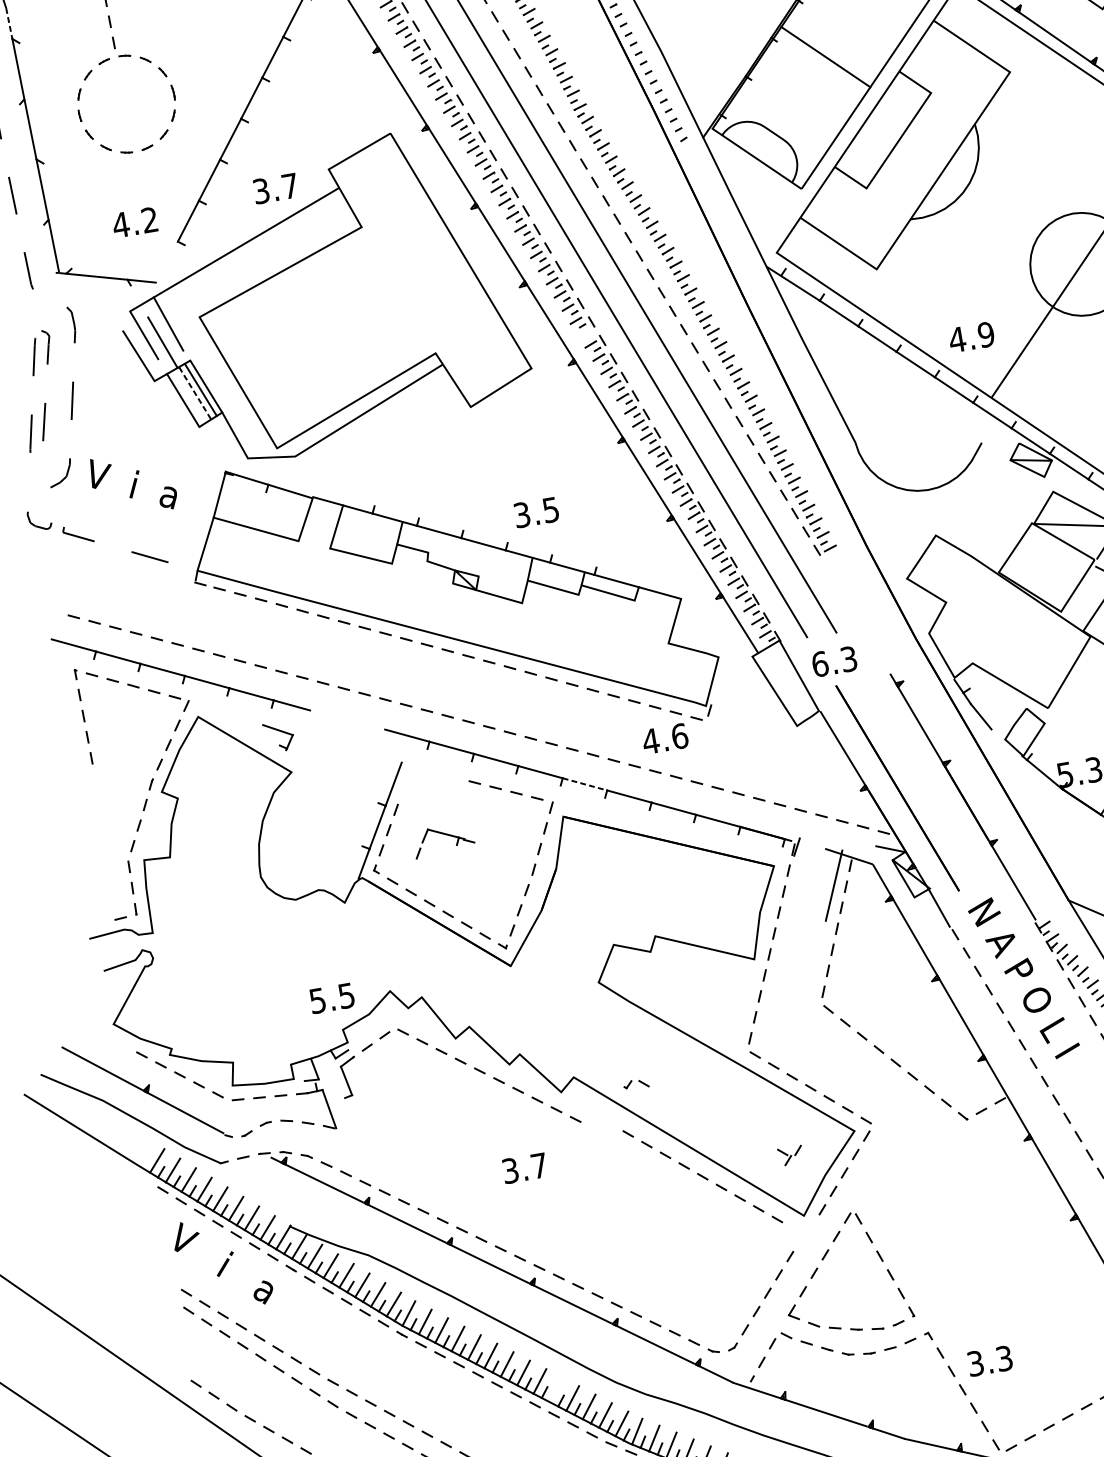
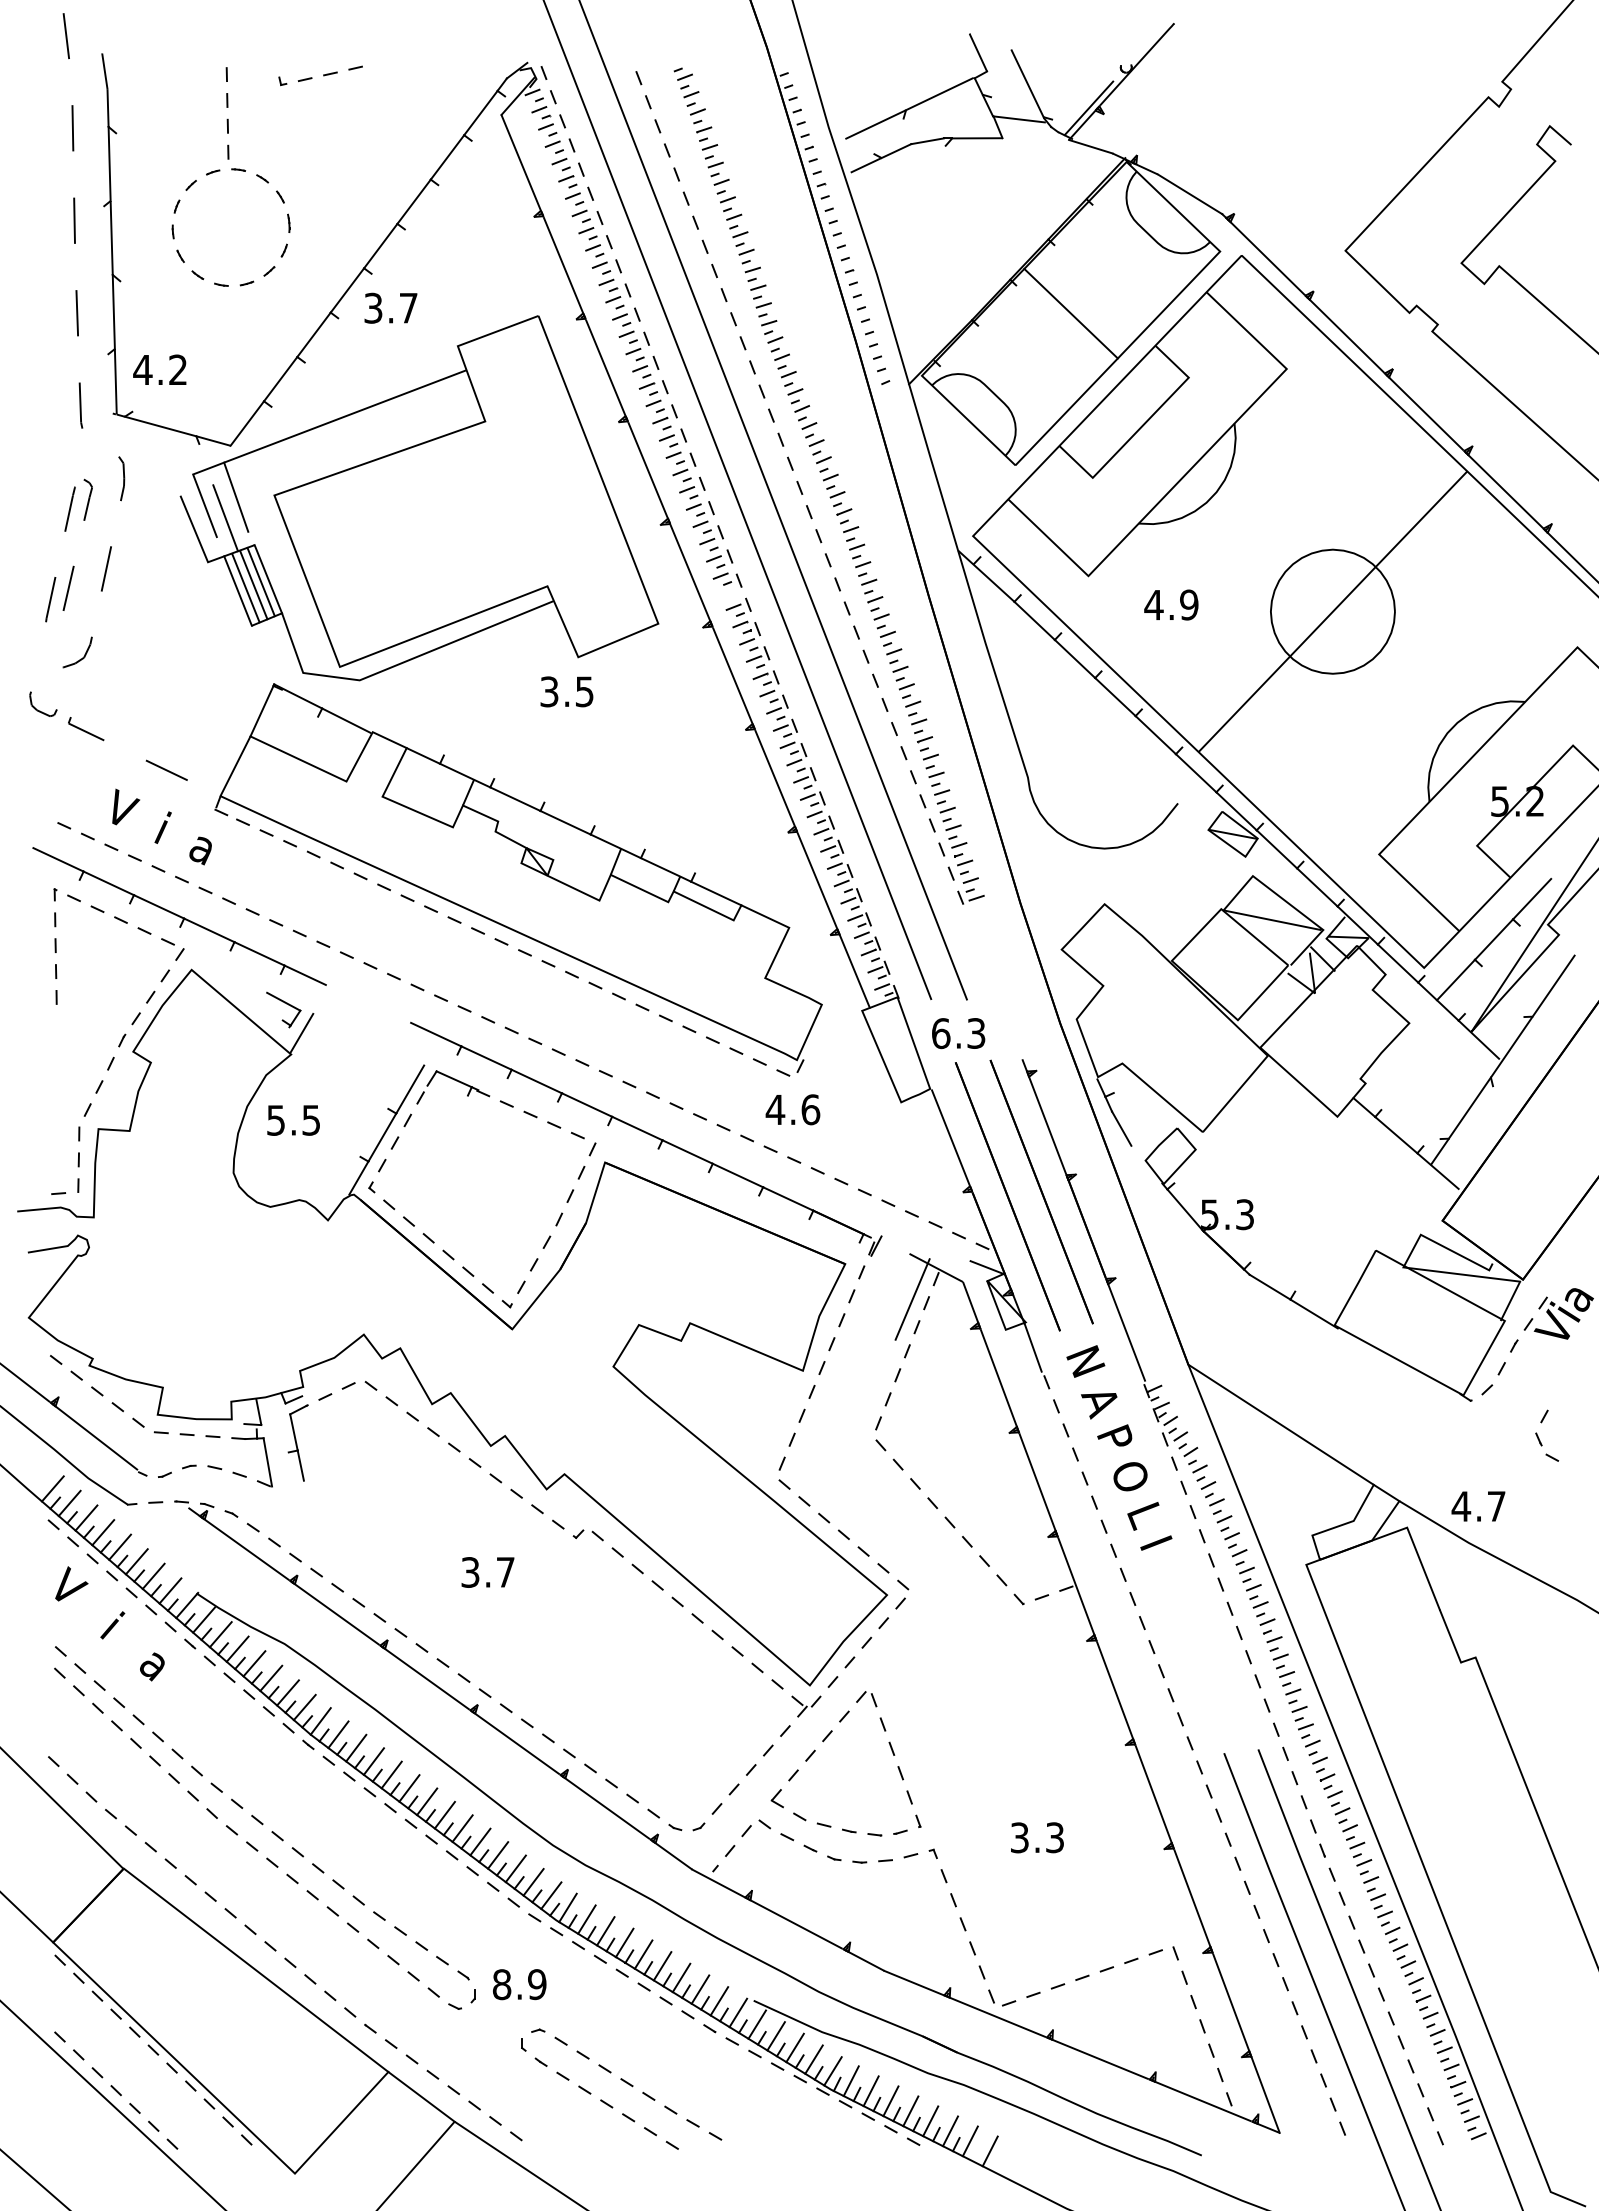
line: (9, 24) -> (108, 109), dashed -> solid
text: (275, 188) -> (390, 307), moved
text: (134, 222) -> (159, 369), moved
line: (167, 262) -> (247, 423), added
text: (971, 336) -> (1171, 604), moved
line: (195, 393) -> (253, 585), dashed -> solid
line: (188, 397) -> (245, 588), added
text: (132, 483) -> (161, 826), moved
text: (536, 512) -> (566, 691), moved
text: (664, 738) -> (792, 1109), moved
line: (296, 752) -> (301, 1032), added
line: (924, 779) -> (1041, 1191), added
line: (585, 784) -> (637, 1128), dashed -> solid
part: (445, 835) -> (456, 1081), moved
text: (332, 998) -> (293, 1120), moved
part: (635, 1084) -> (587, 1535), moved
line: (356, 1107) -> (300, 1465), added
part: (790, 1155) -> (806, 1706), moved
text: (990, 1360) -> (1037, 1837), moved
line: (556, 1389) -> (480, 1841), added

